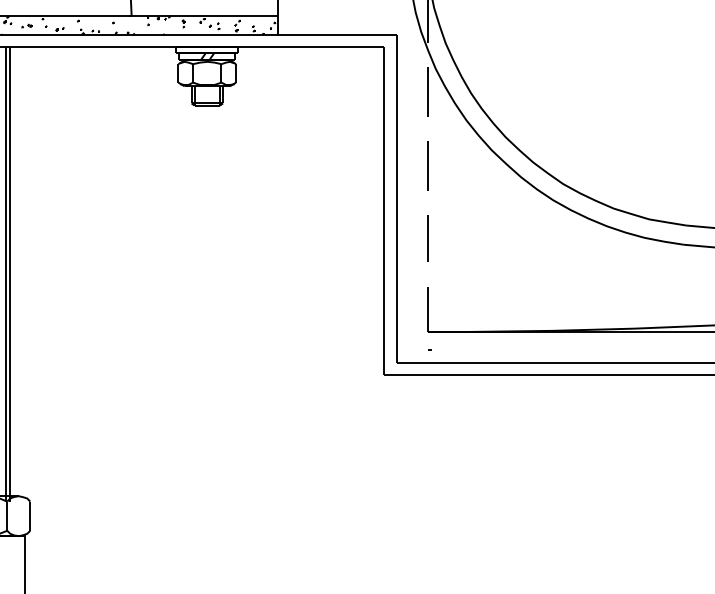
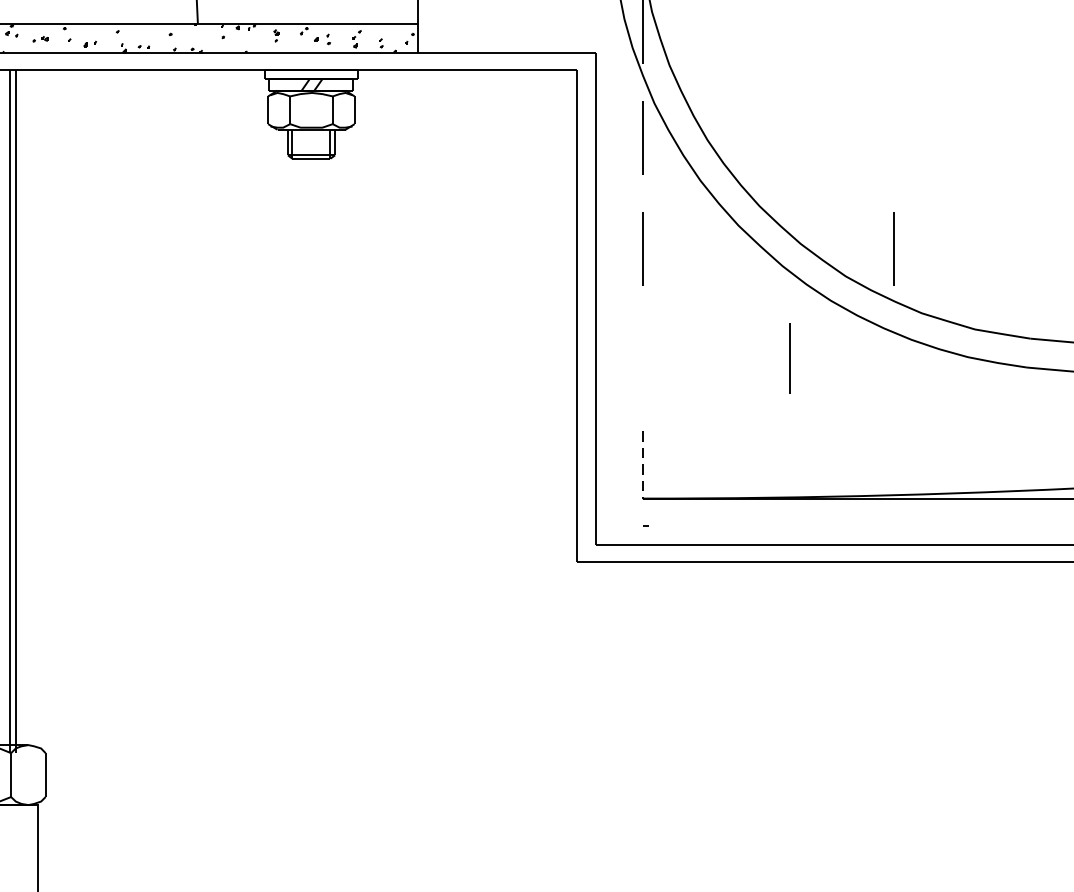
line: (594, 165) -> (892, 248), added
line: (427, 238) -> (789, 358), moved
line: (427, 310) -> (642, 466), solid -> dashed

